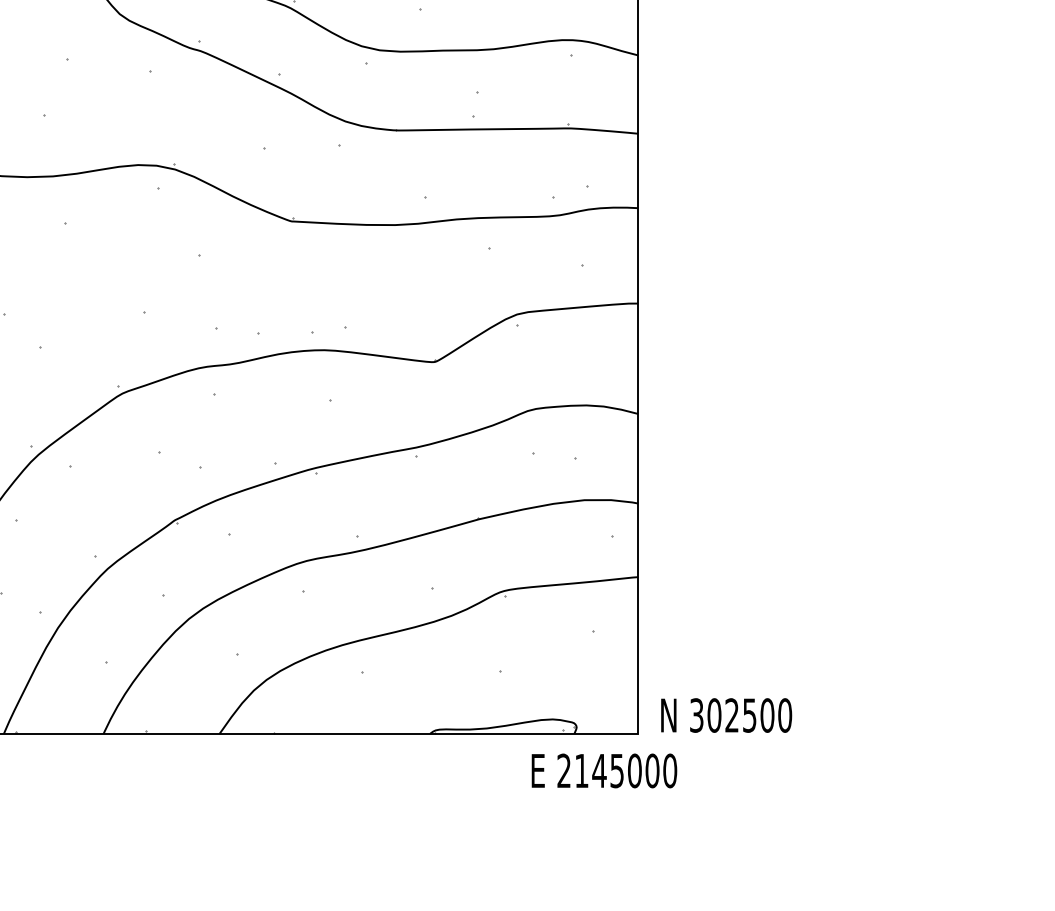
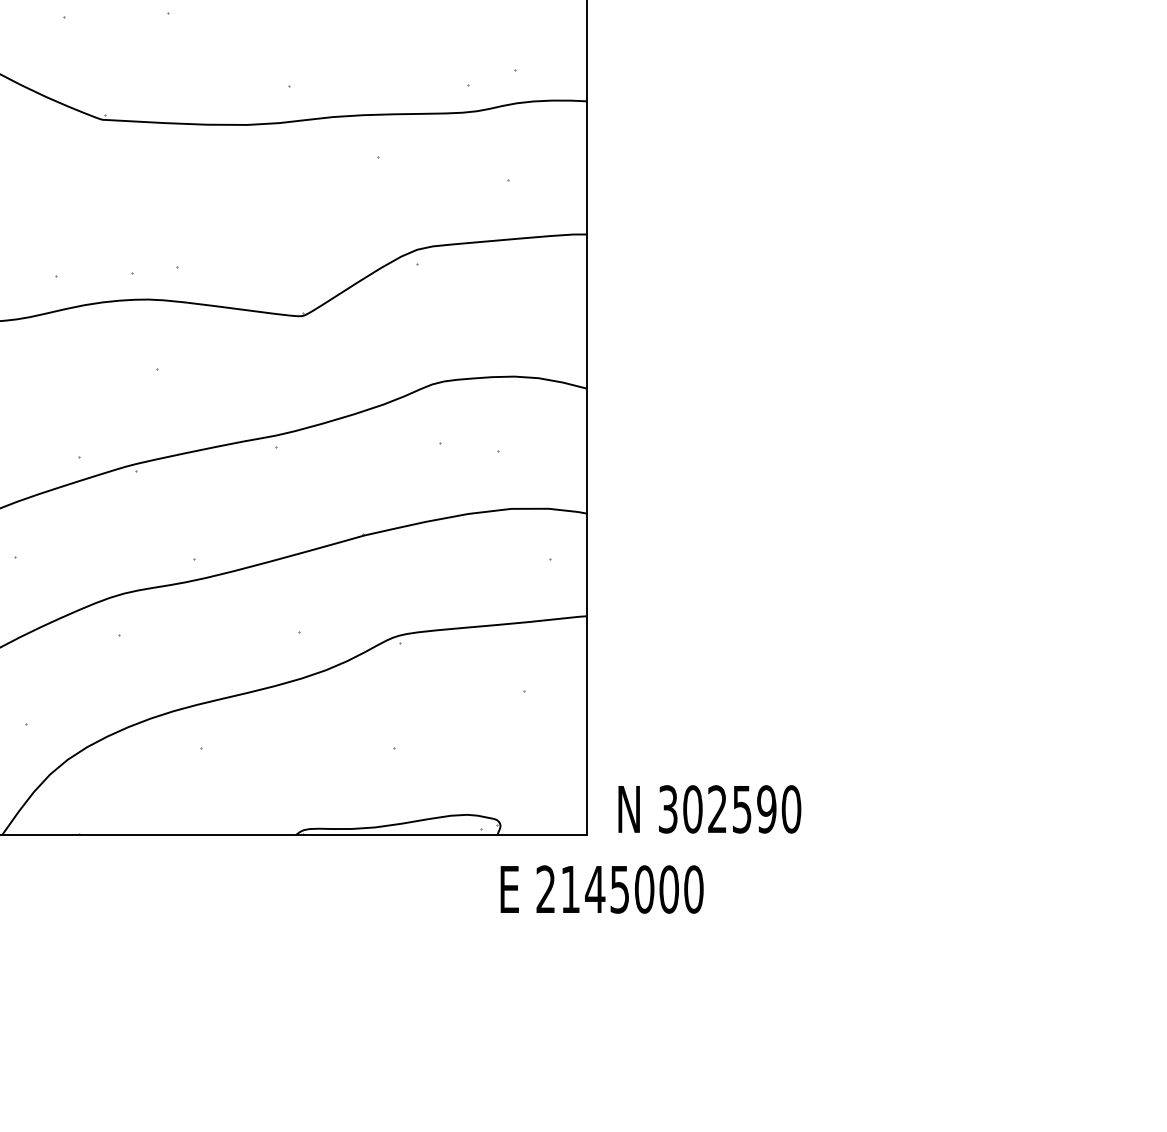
text: (767, 715) -> (766, 809), 302500 -> 302590
text: (604, 770) -> (602, 888), moved

